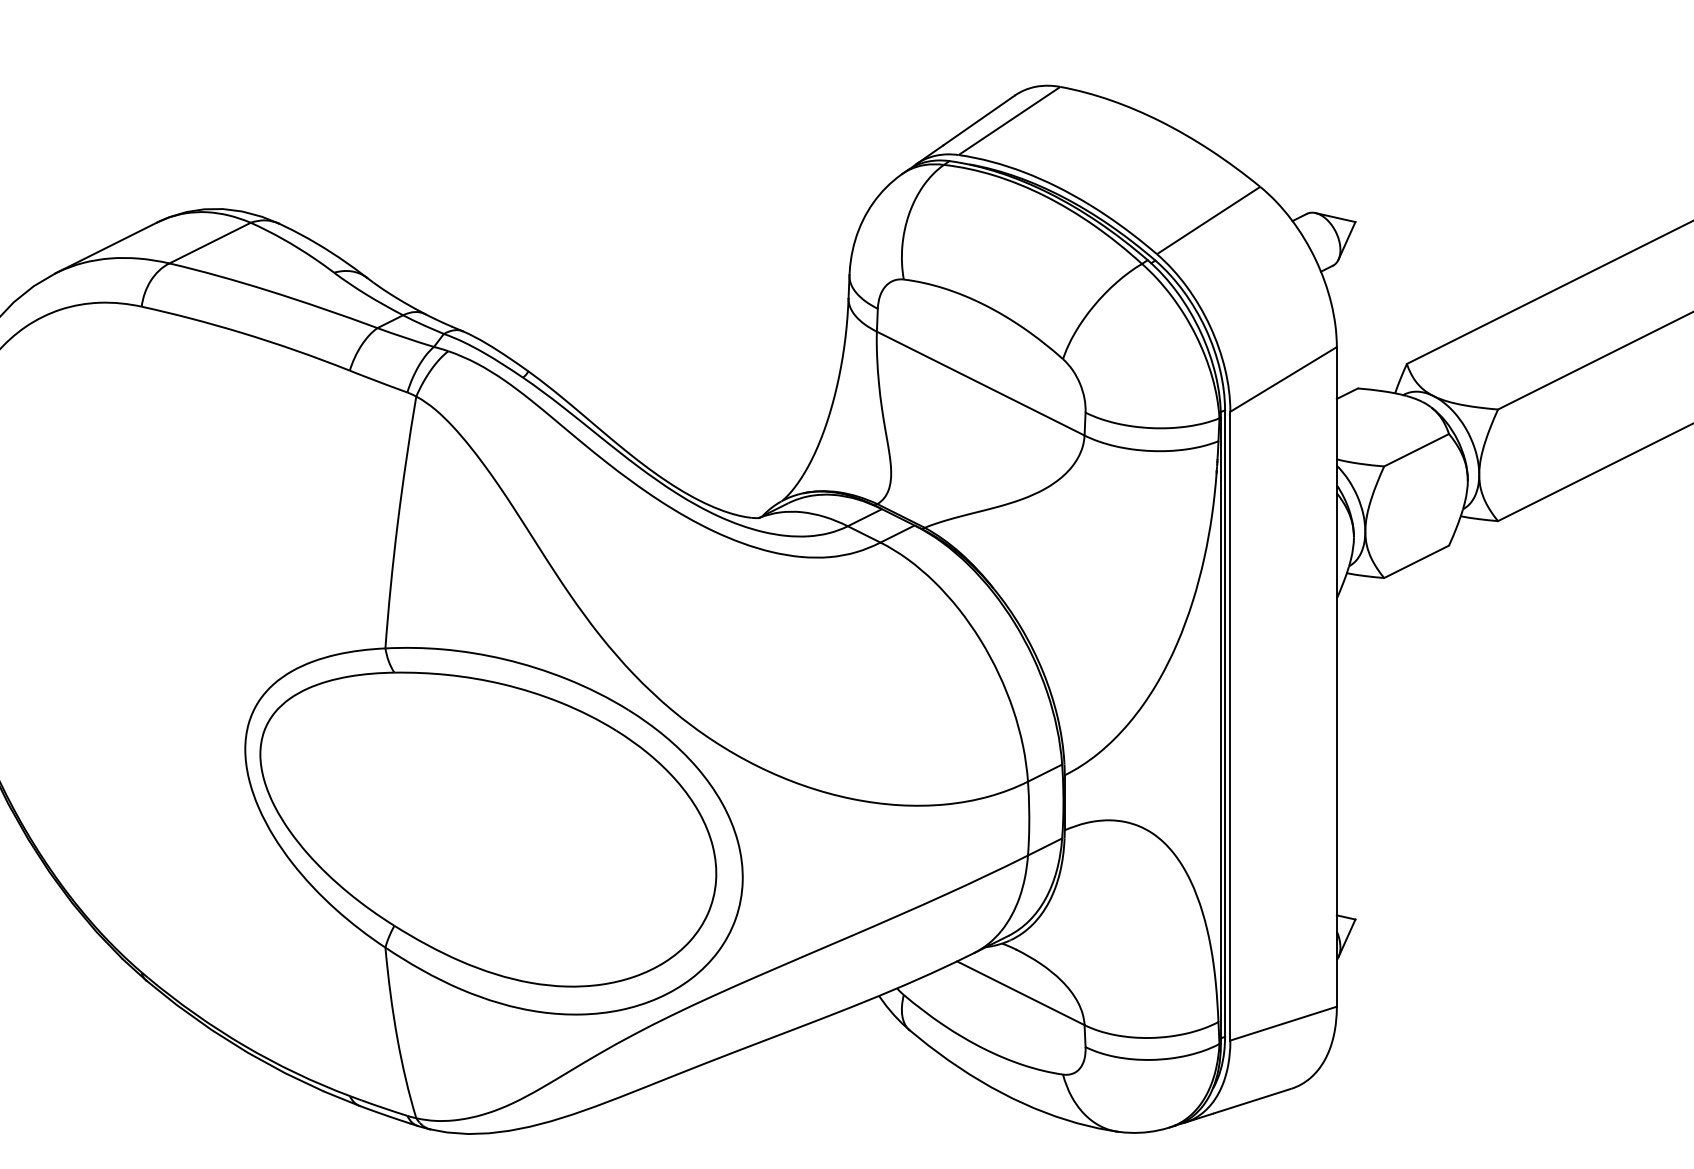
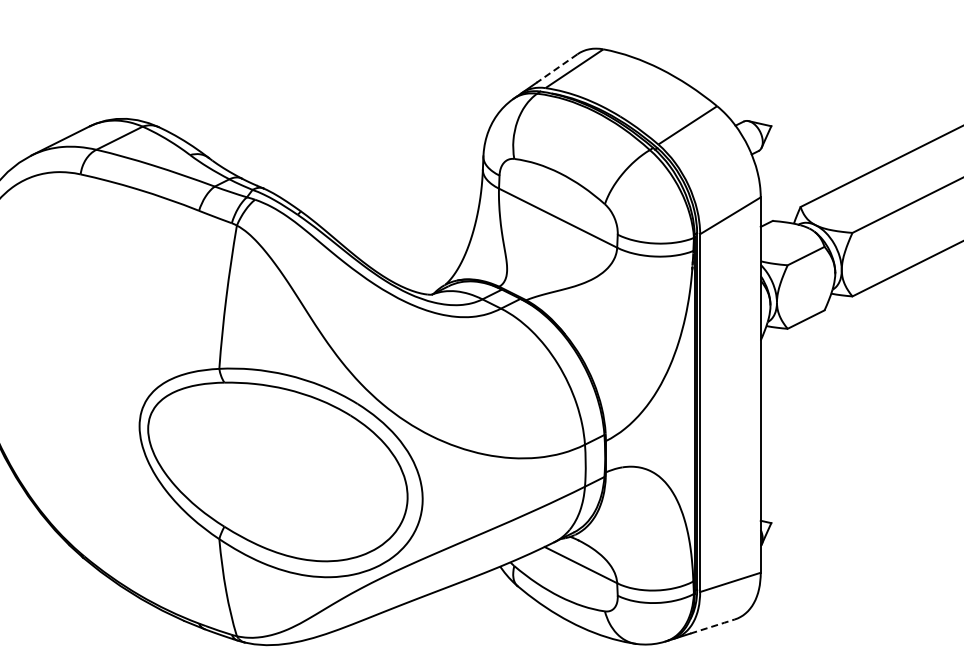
line: (979, 120) -> (557, 68), solid -> dashed
line: (1252, 1101) -> (712, 626), solid -> dashed

